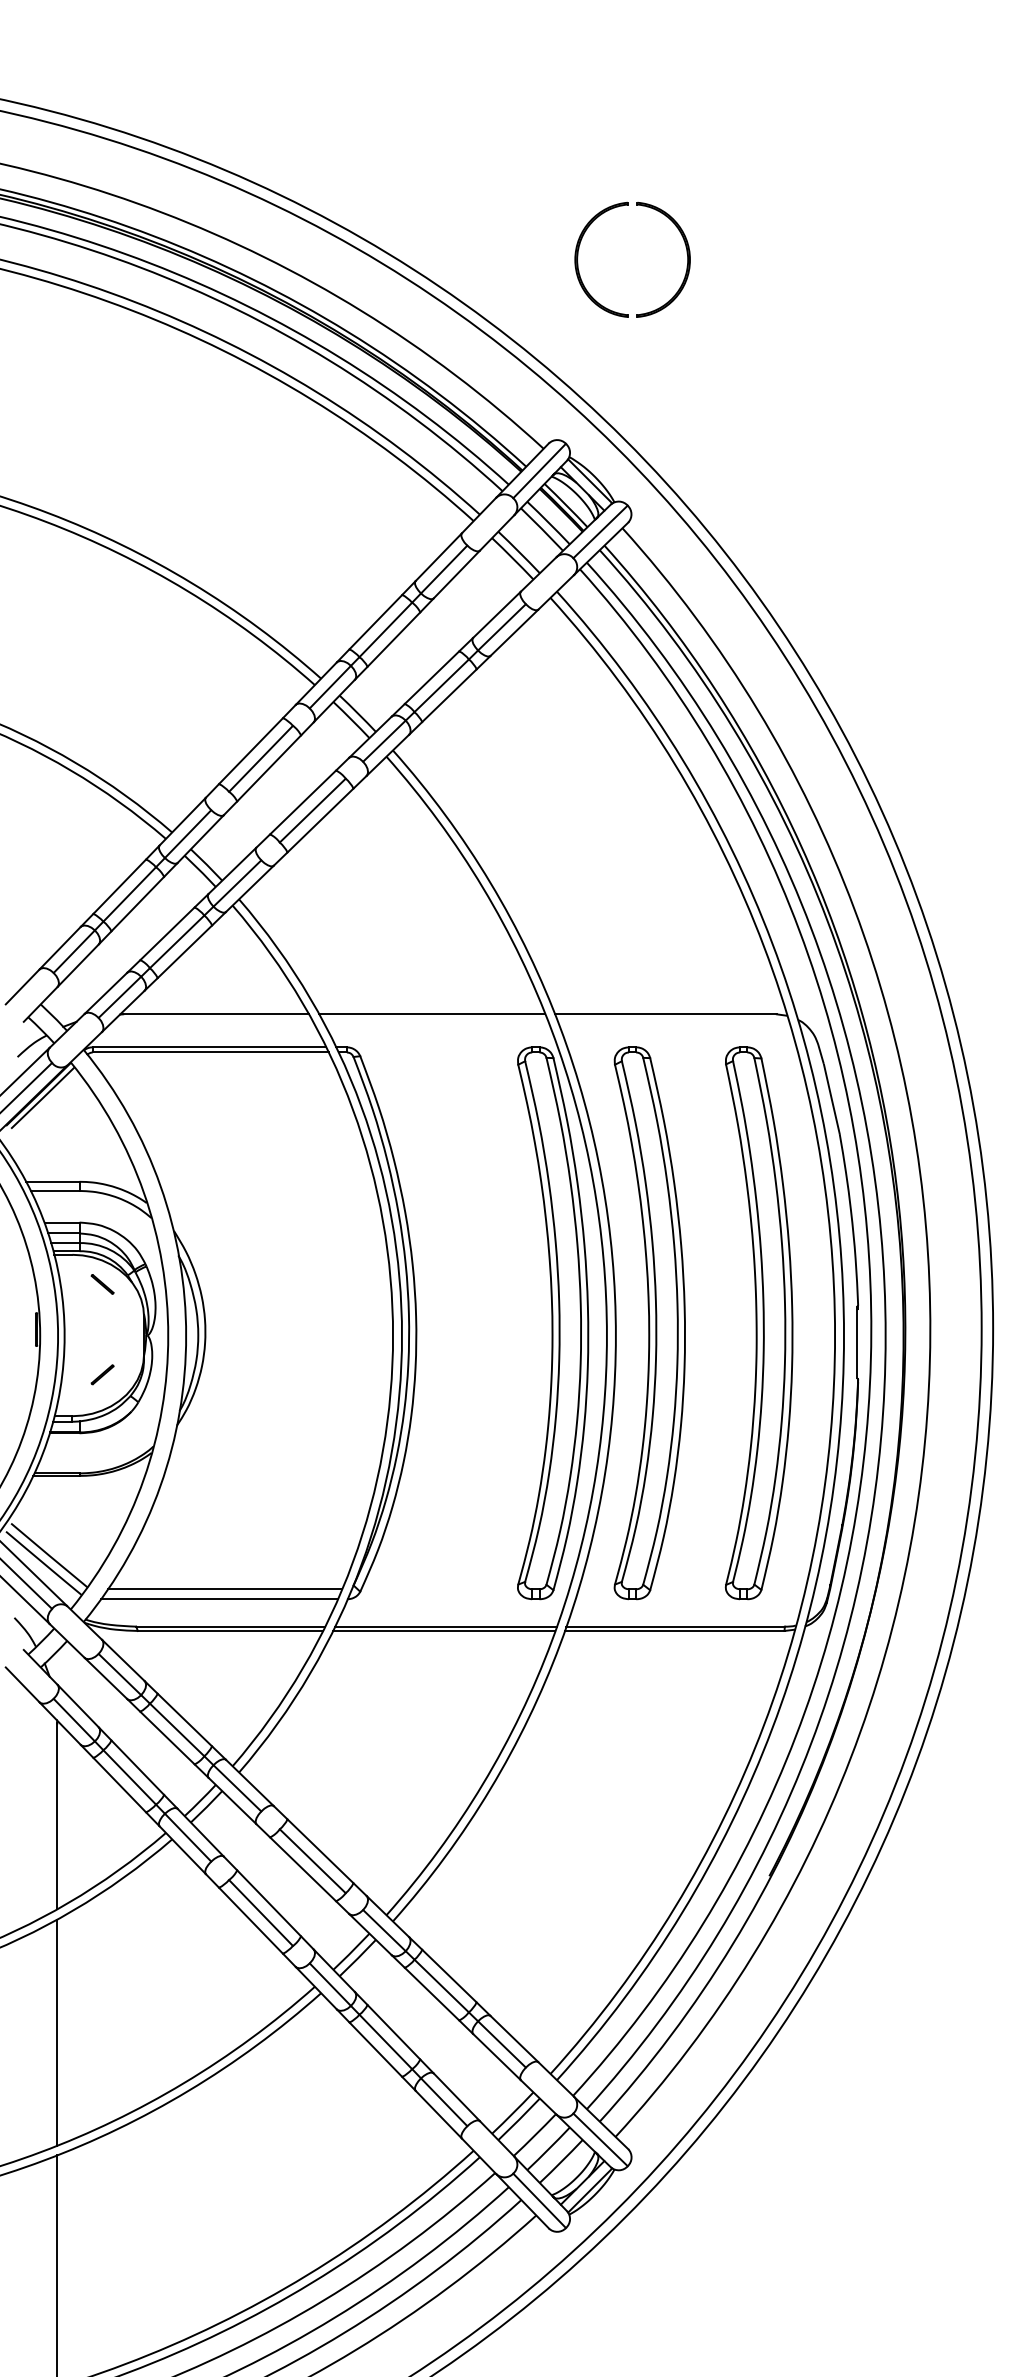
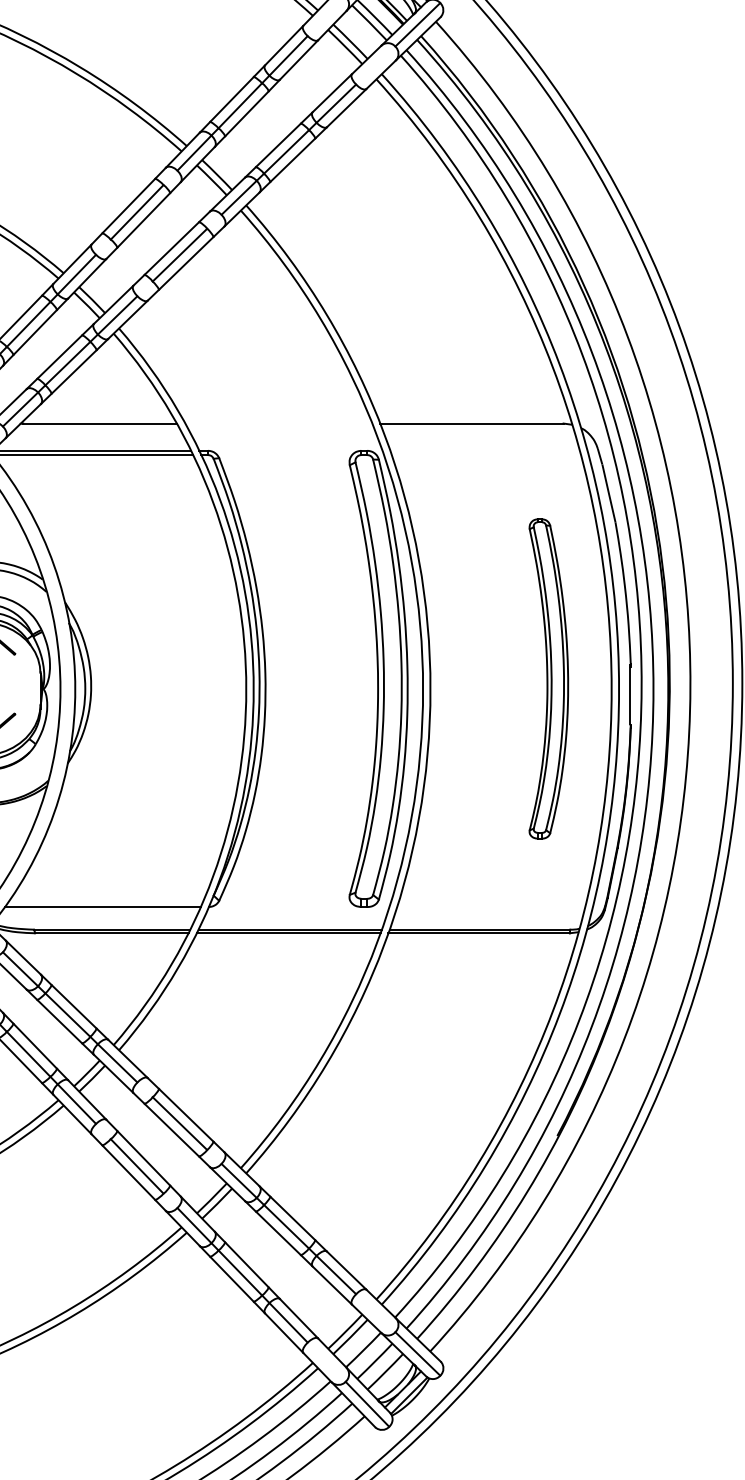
line: (432, 1014) -> (278, 423), removed
part: (649, 1323) -> (458, 679), removed
part: (758, 1323) -> (548, 679), size x0.7
line: (225, 1589) -> (107, 898), removed

